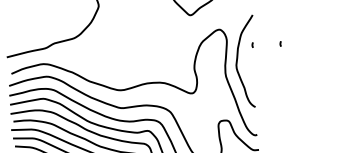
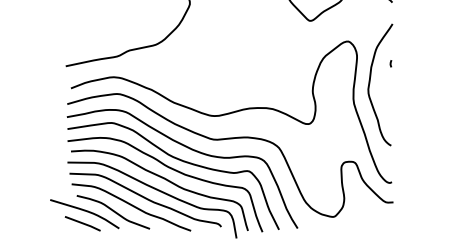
line: (280, 43) -> (427, 63), removed

